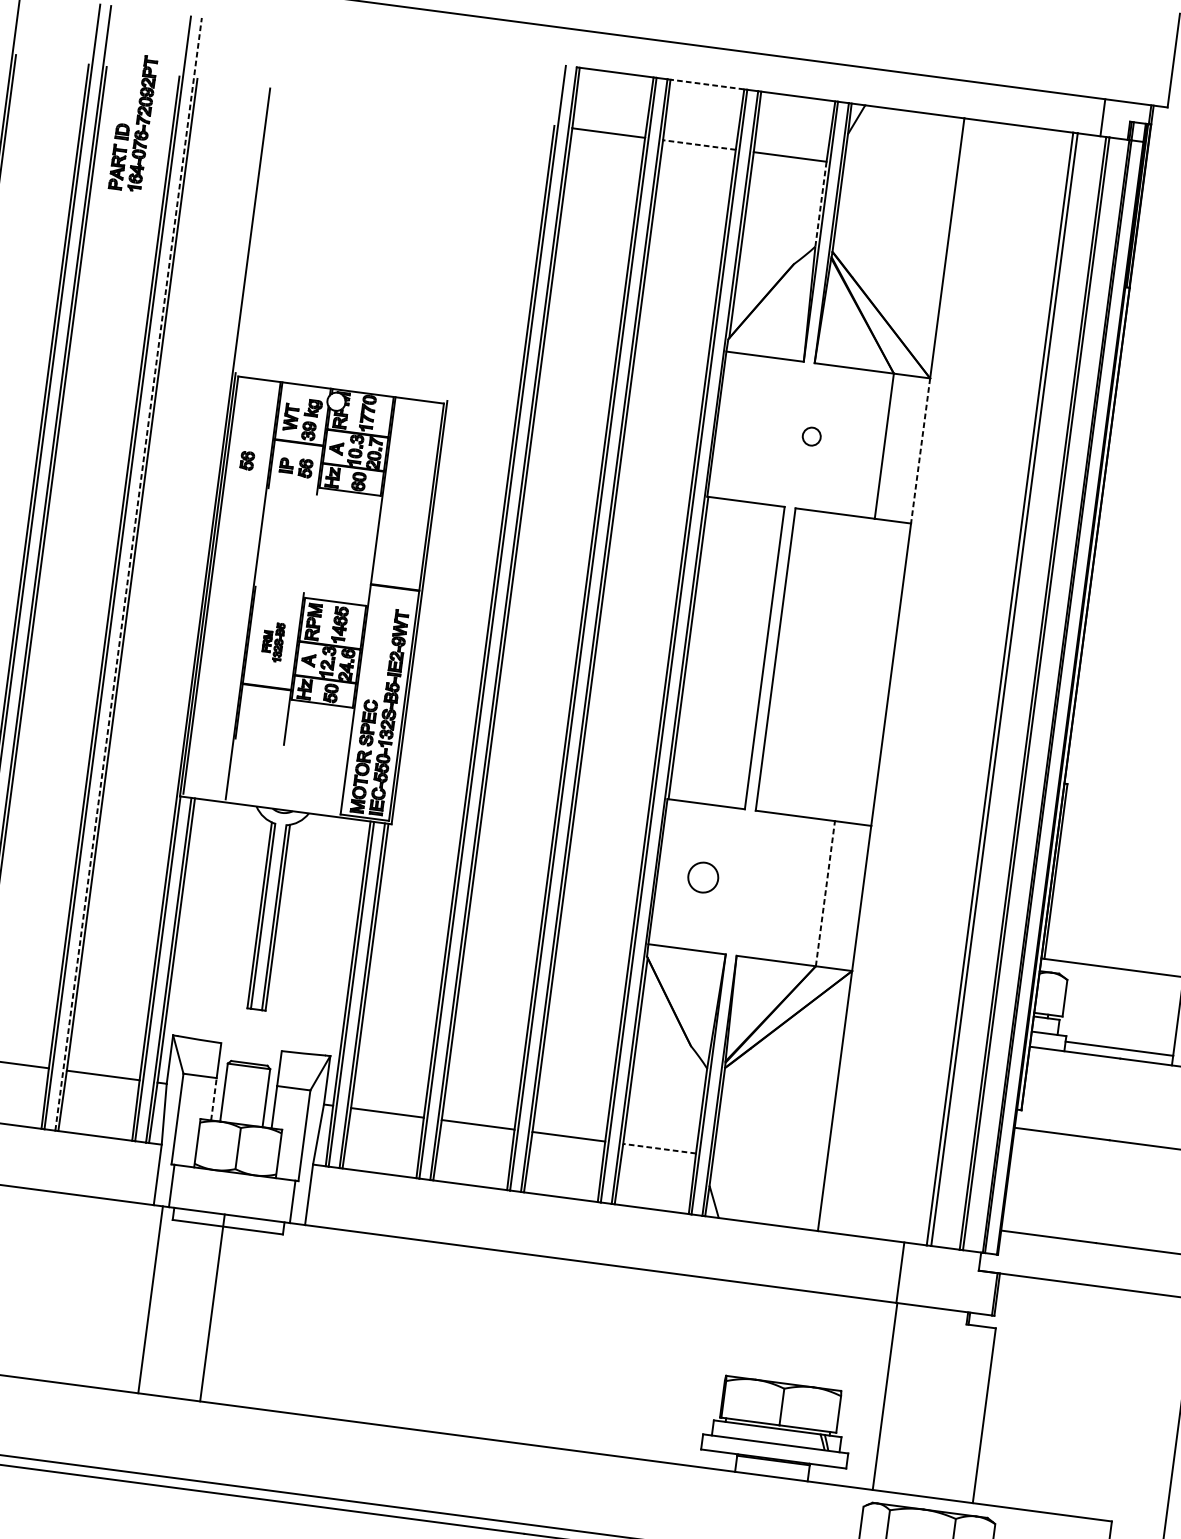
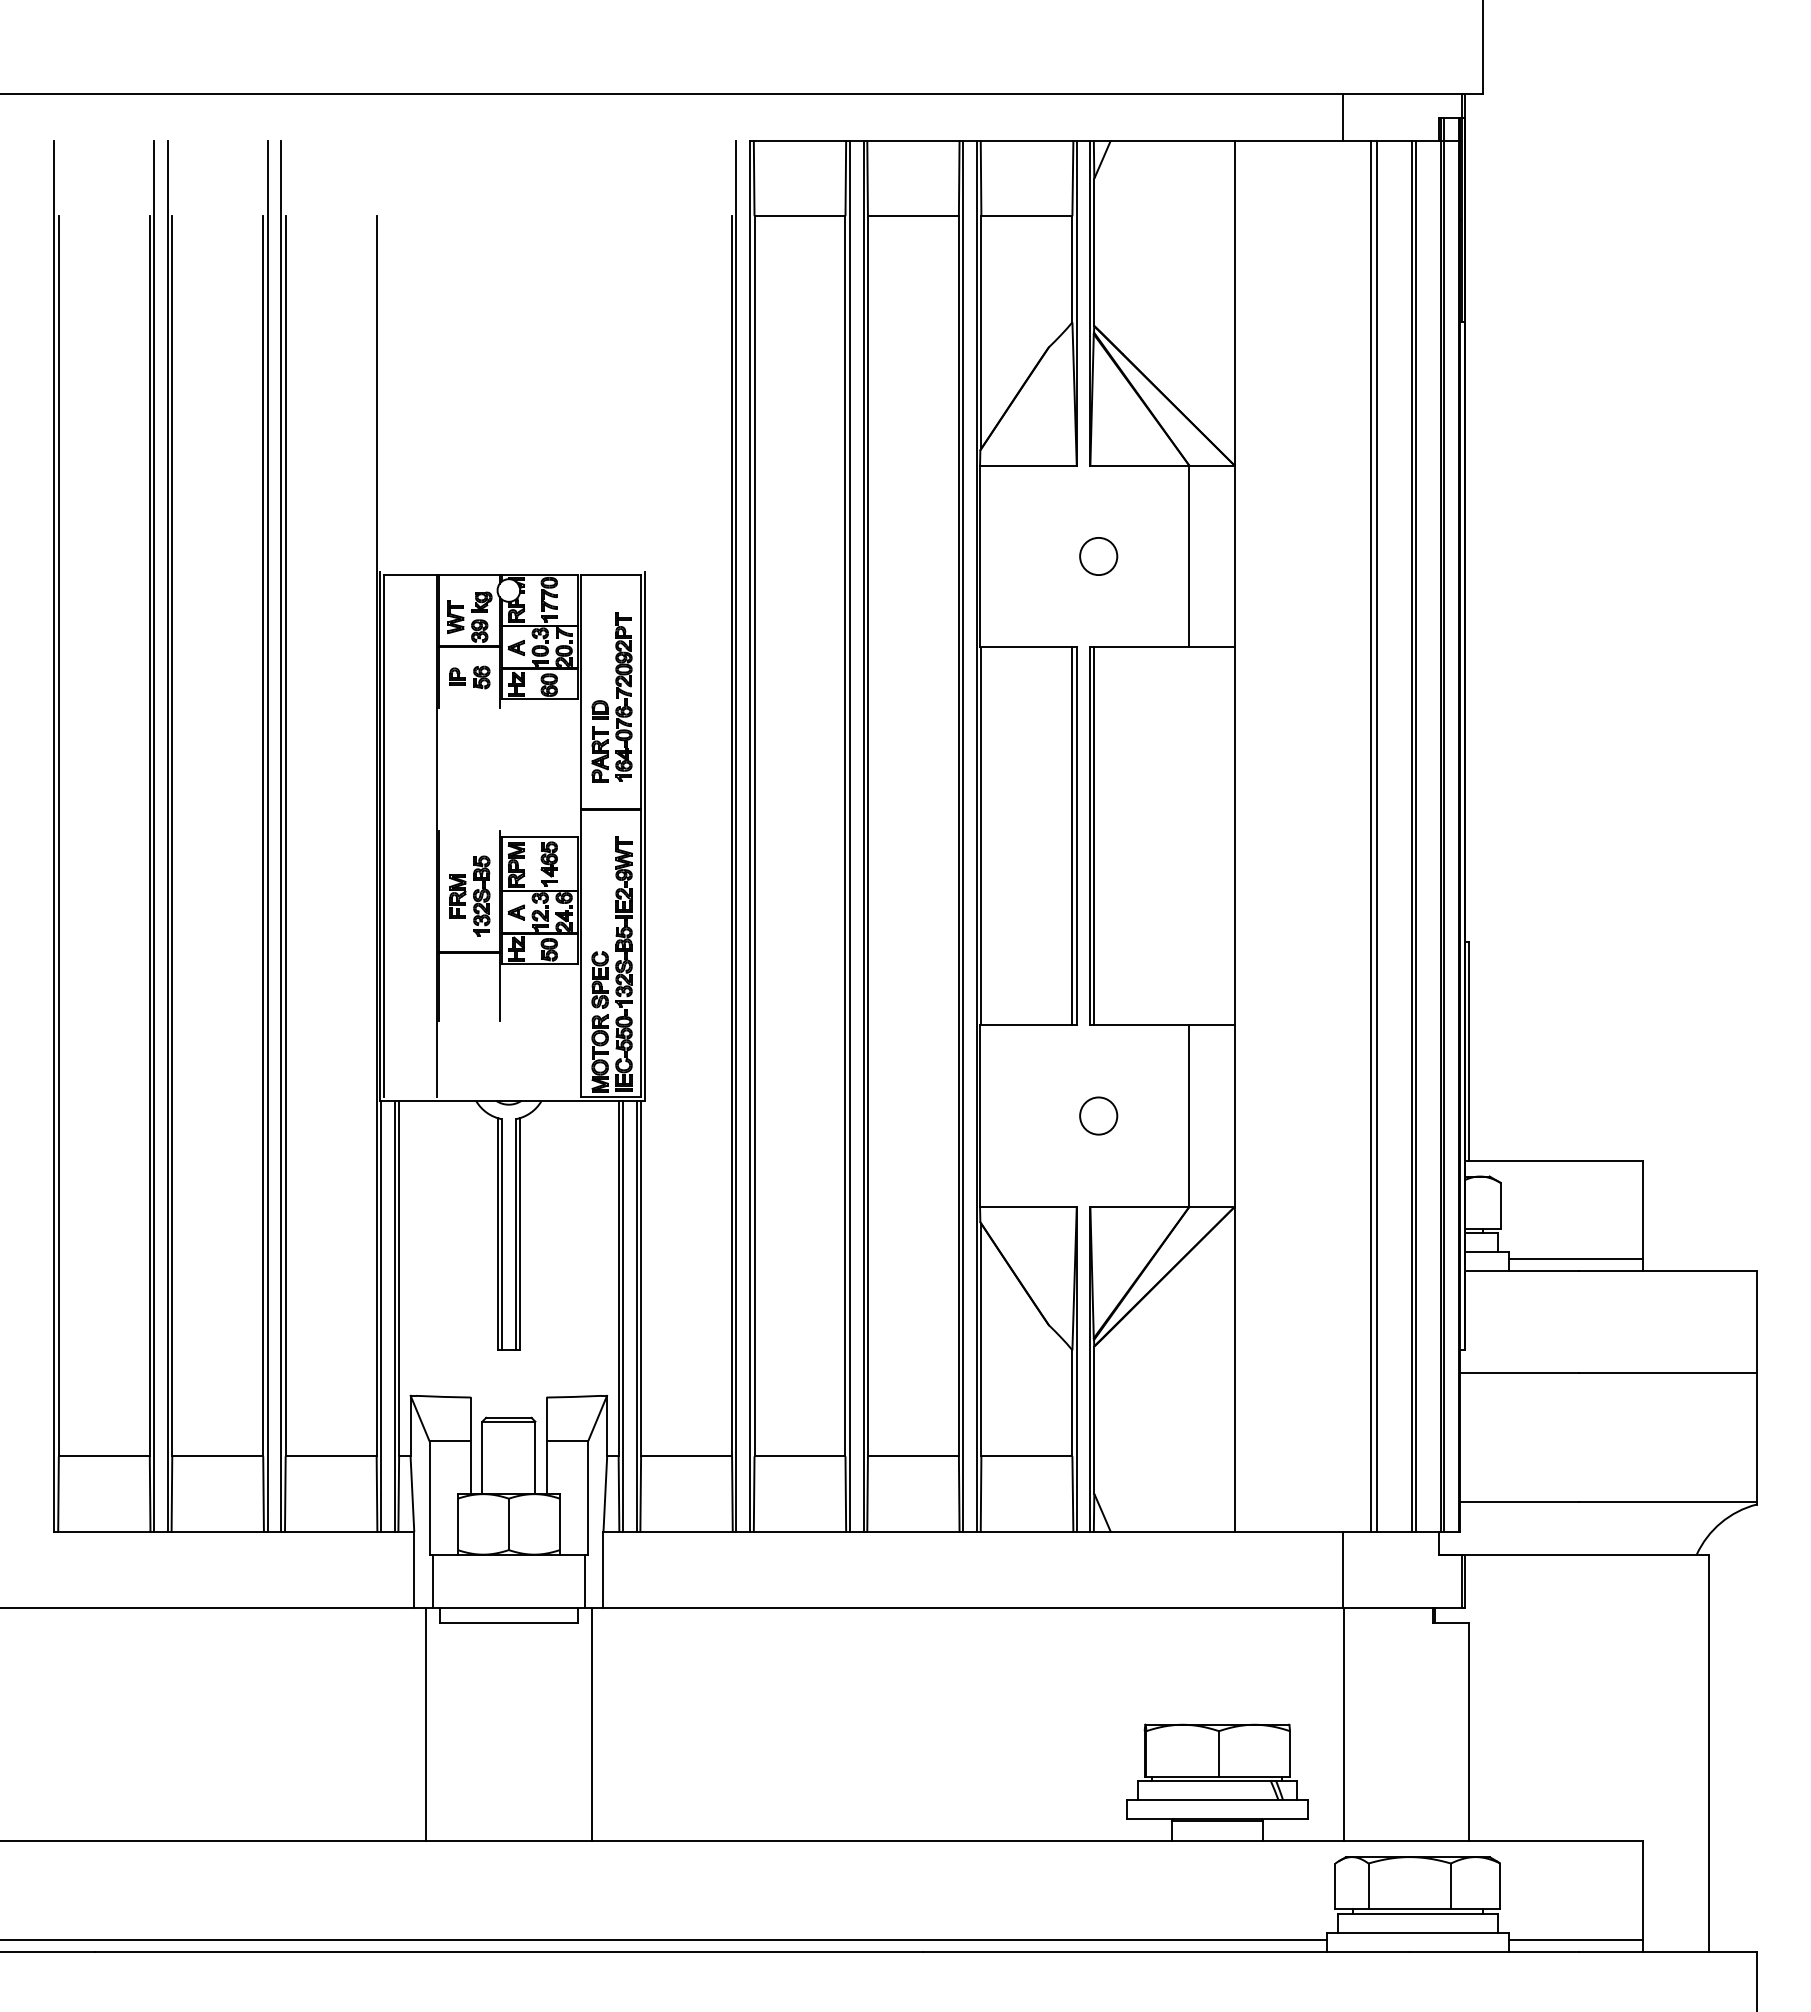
line: (706, 84) -> (912, 140), dashed -> solid
line: (1102, 117) -> (1342, 117), moved
part: (132, 122) -> (611, 697), moved
line: (698, 145) -> (912, 216), dashed -> solid
line: (821, 203) -> (1072, 268), dashed -> solid
circle: (811, 436) -> (1098, 556), size x1.67
line: (920, 450) -> (1234, 556), dashed -> solid
part: (247, 460) -> (408, 677), removed
line: (128, 574) -> (281, 836), dashed -> solid
part: (272, 641) -> (469, 895), size x1.67
line: (761, 657) -> (1072, 836), added
line: (778, 660) -> (1094, 836), added
circle: (703, 877) -> (1098, 1115), moved
line: (825, 894) -> (1189, 1116), dashed -> solid
line: (214, 1099) -> (471, 1467), dashed -> solid
line: (659, 1148) -> (1026, 1456), dashed -> solid
line: (212, 1308) -> (592, 1724), moved

